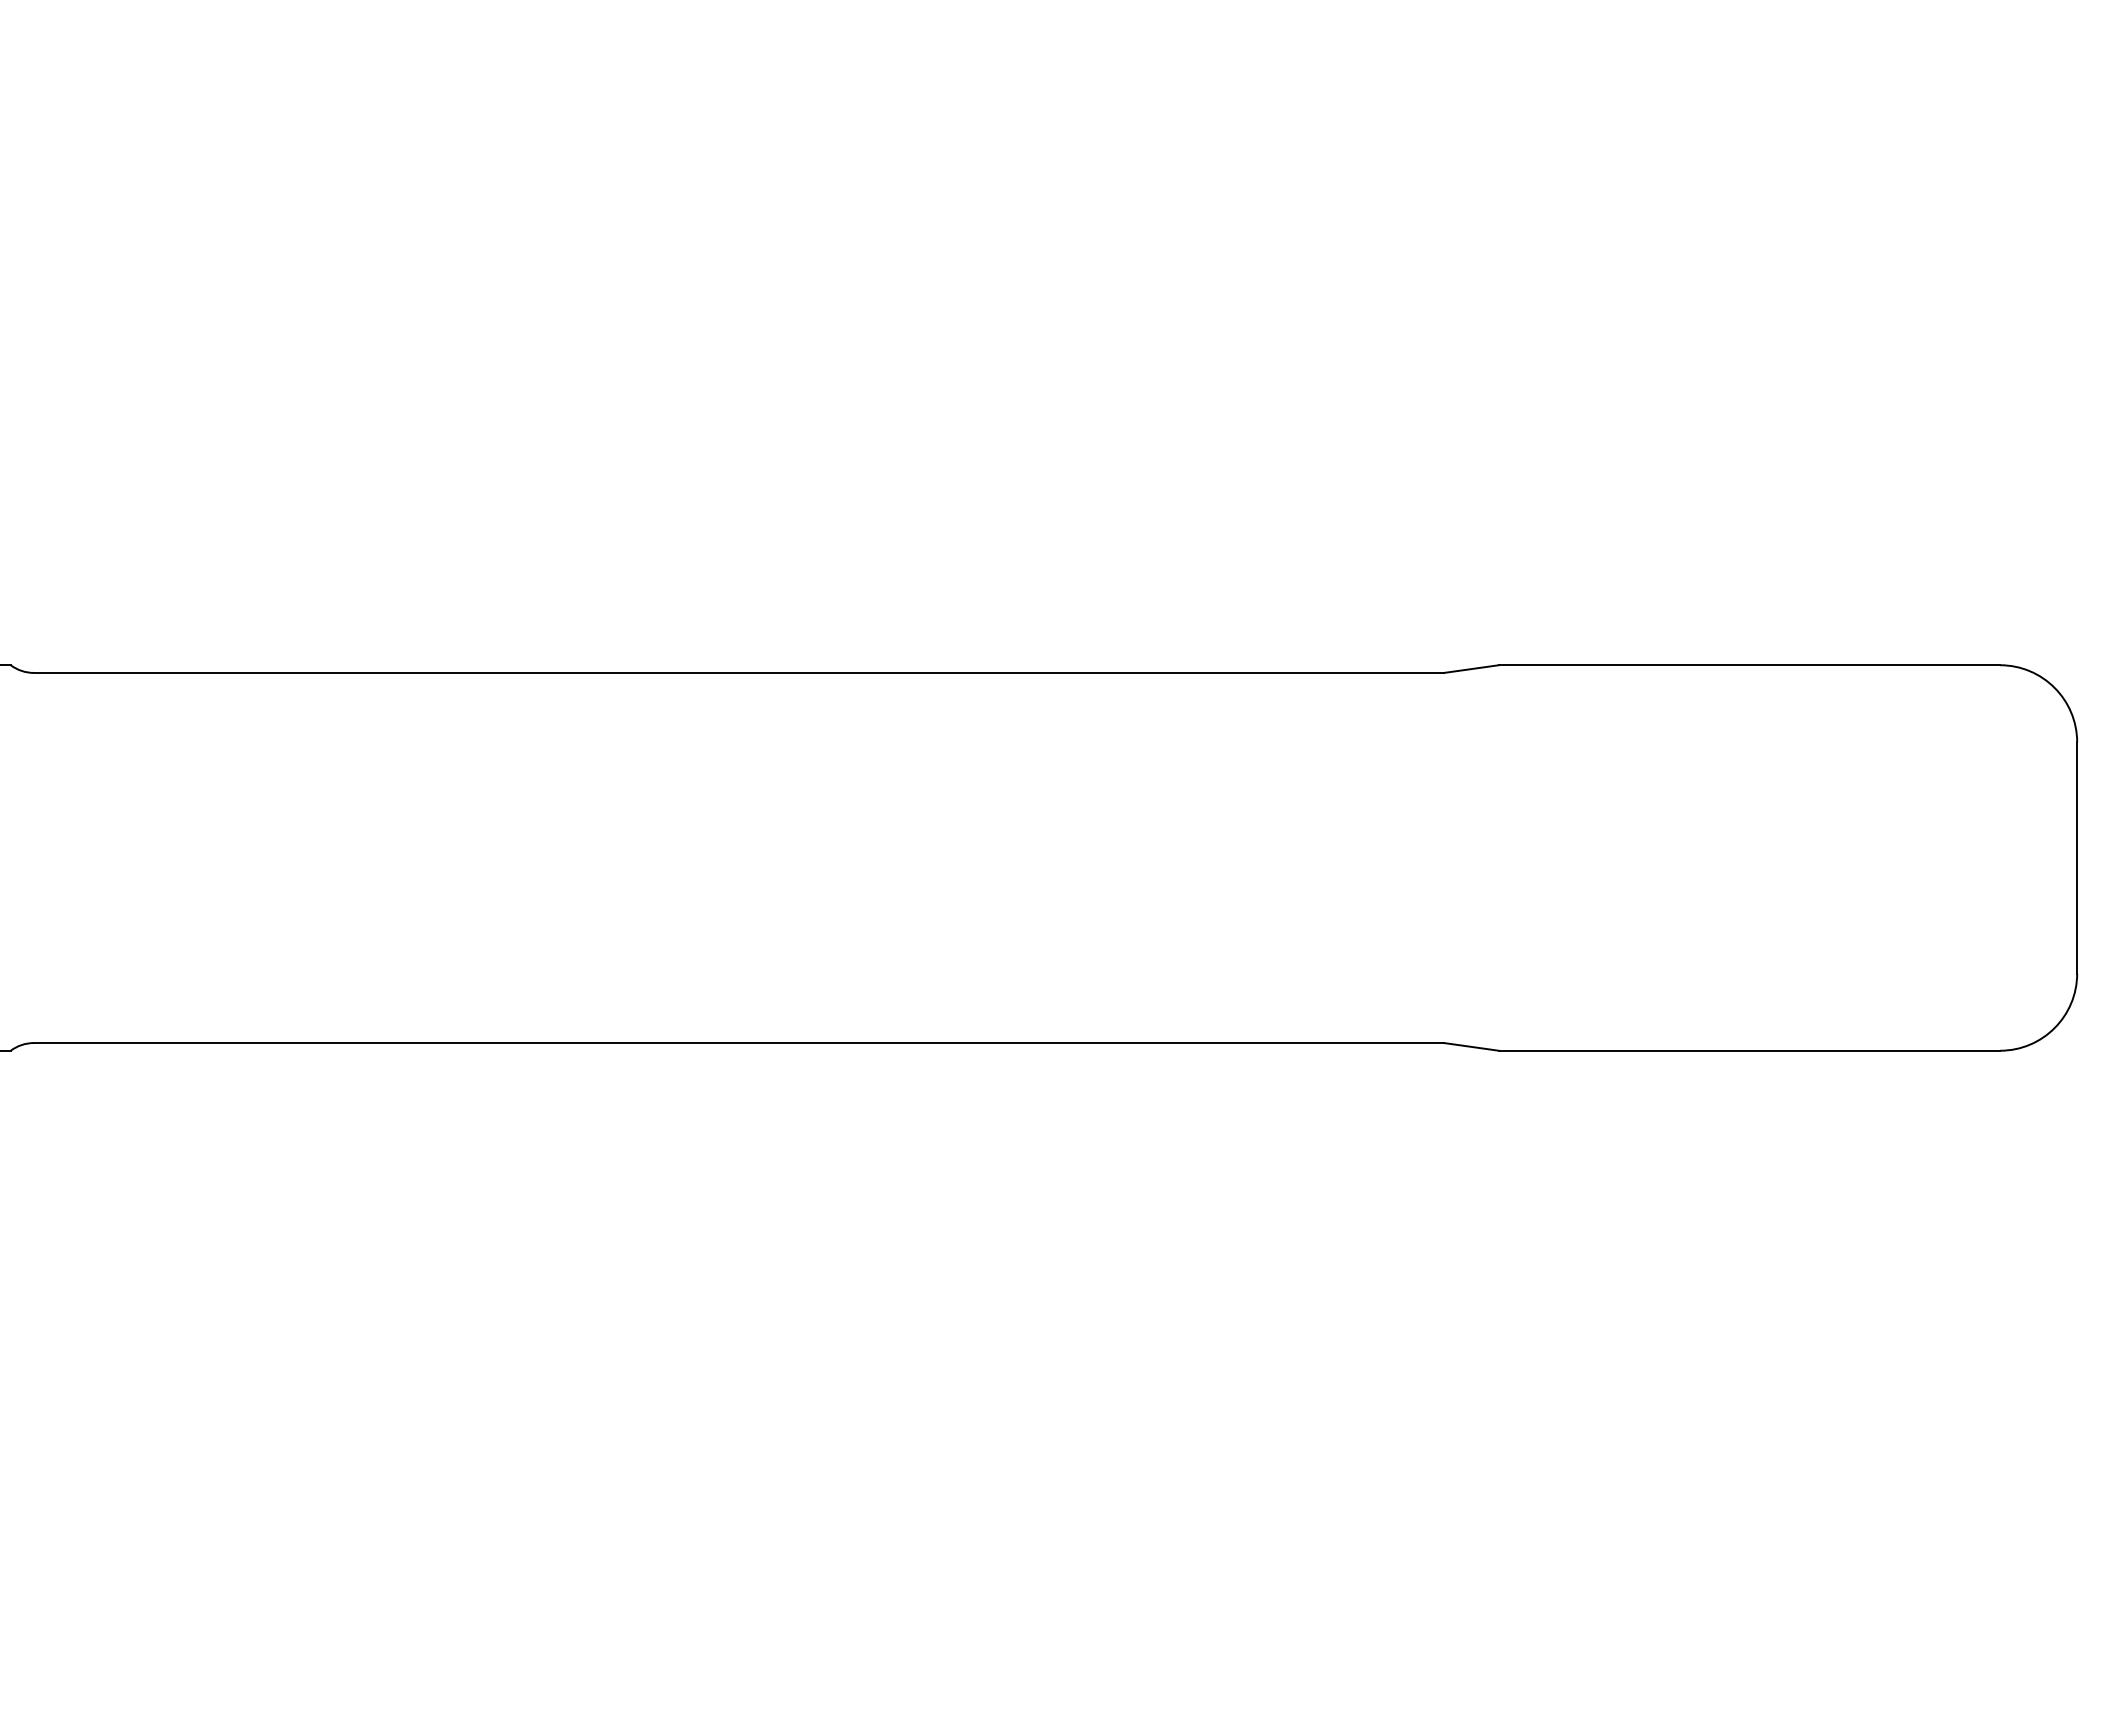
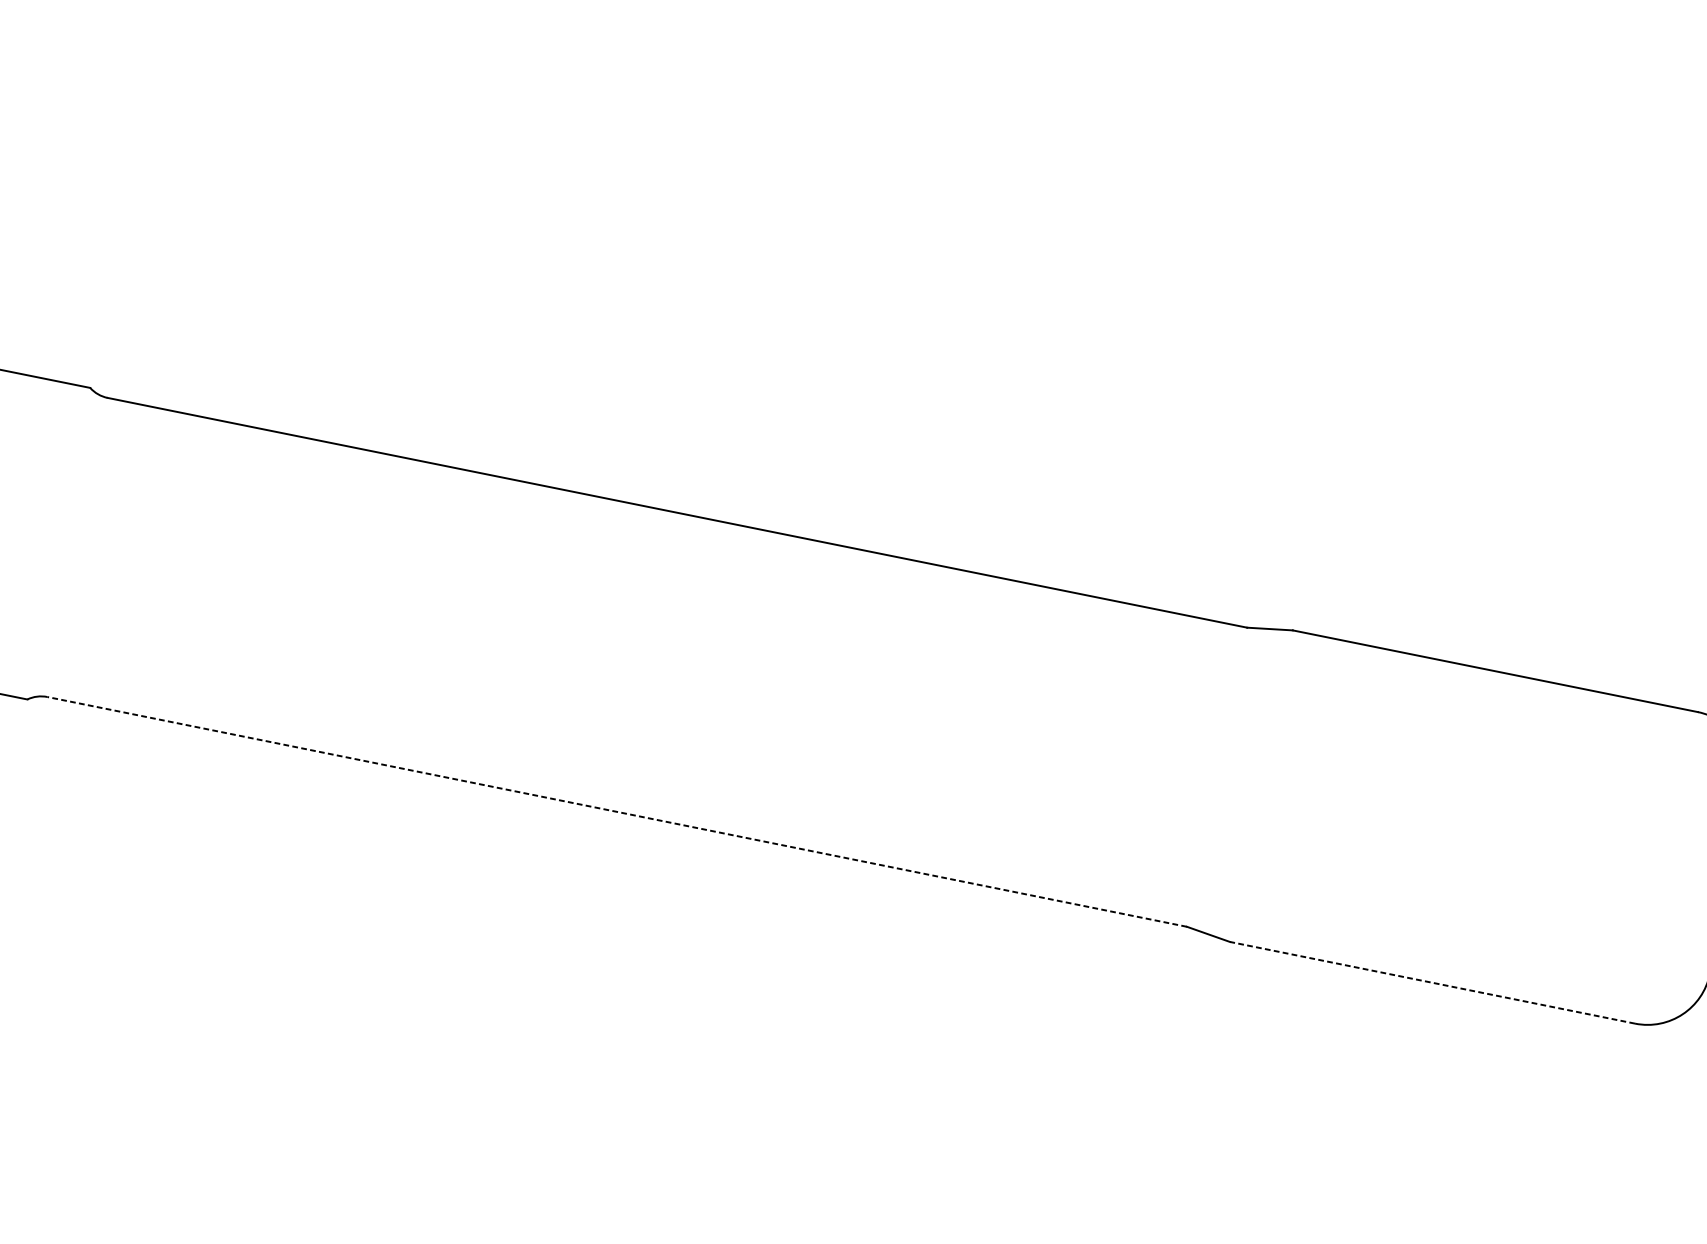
line: (738, 1043) -> (616, 812), solid -> dashed
line: (1749, 1050) -> (1432, 982), solid -> dashed

